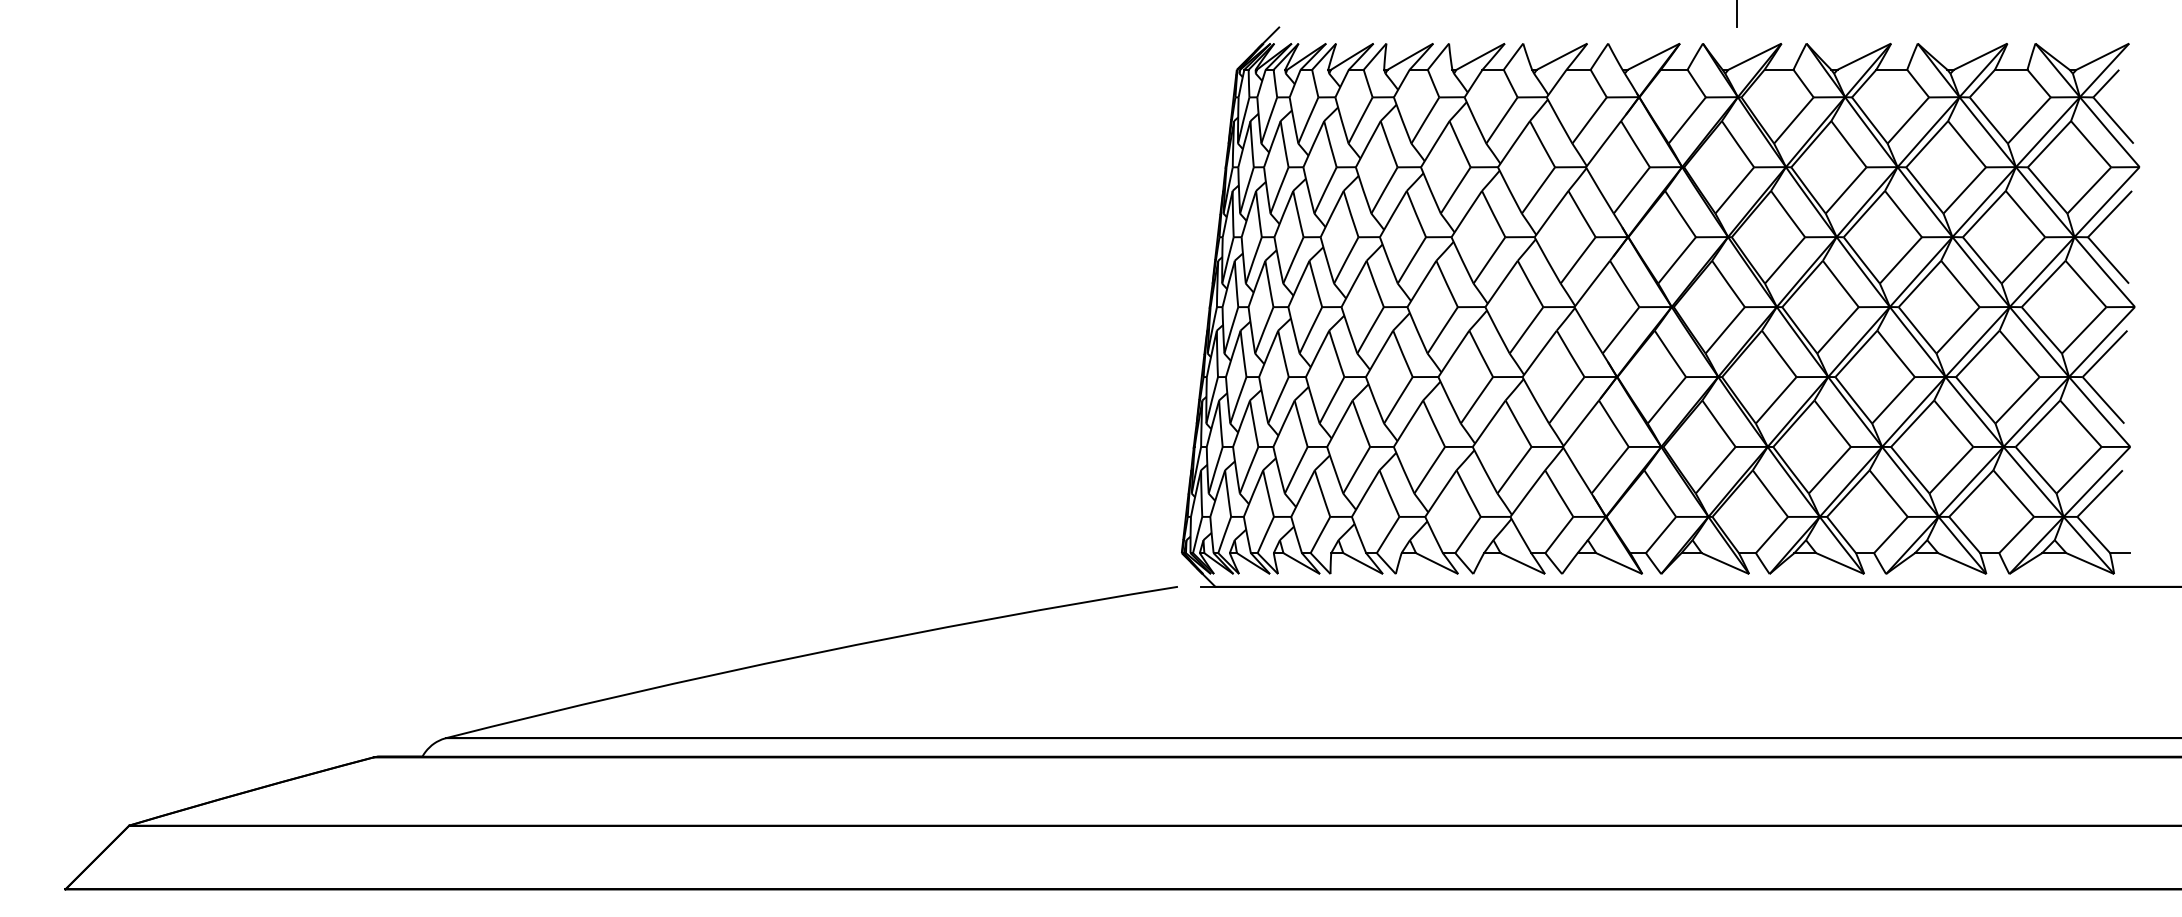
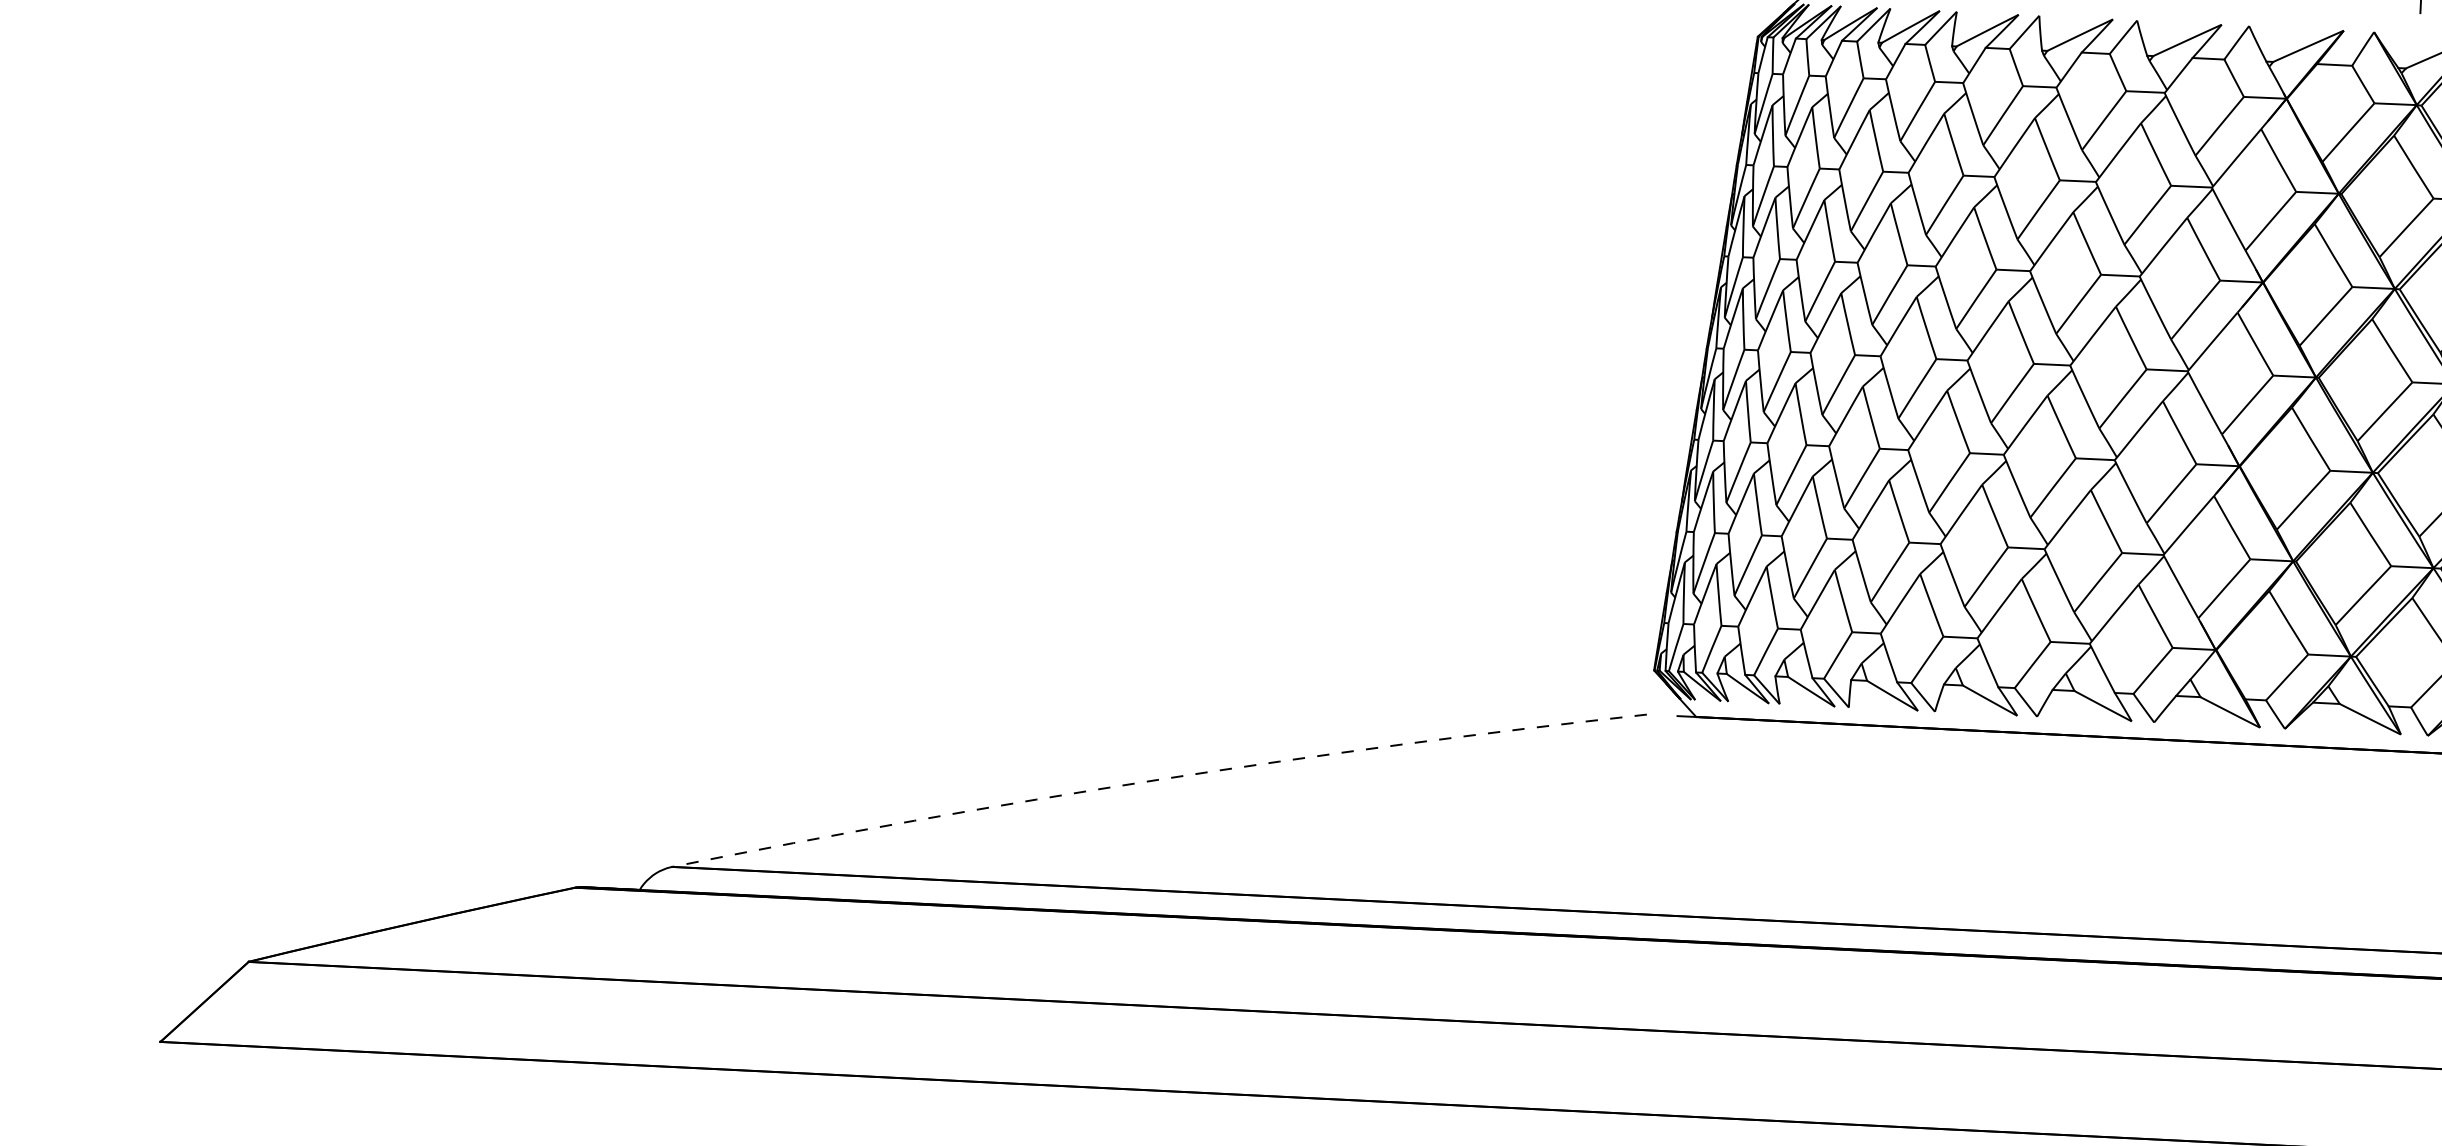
arc: (810, 654) -> (1158, 780), solid -> dashed

